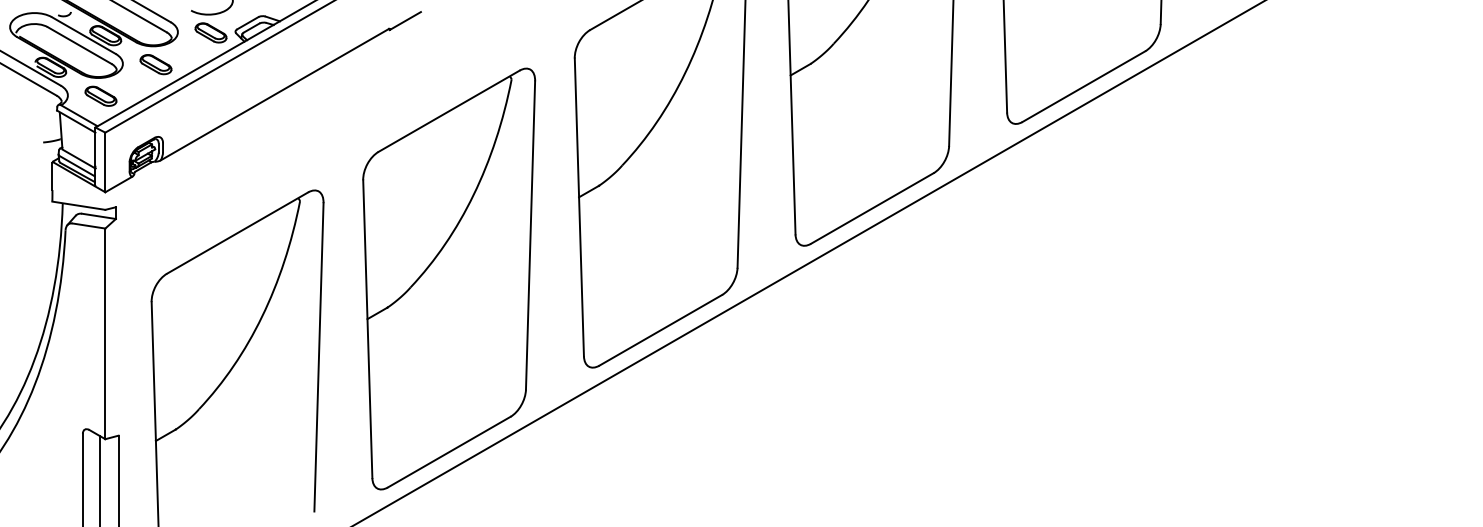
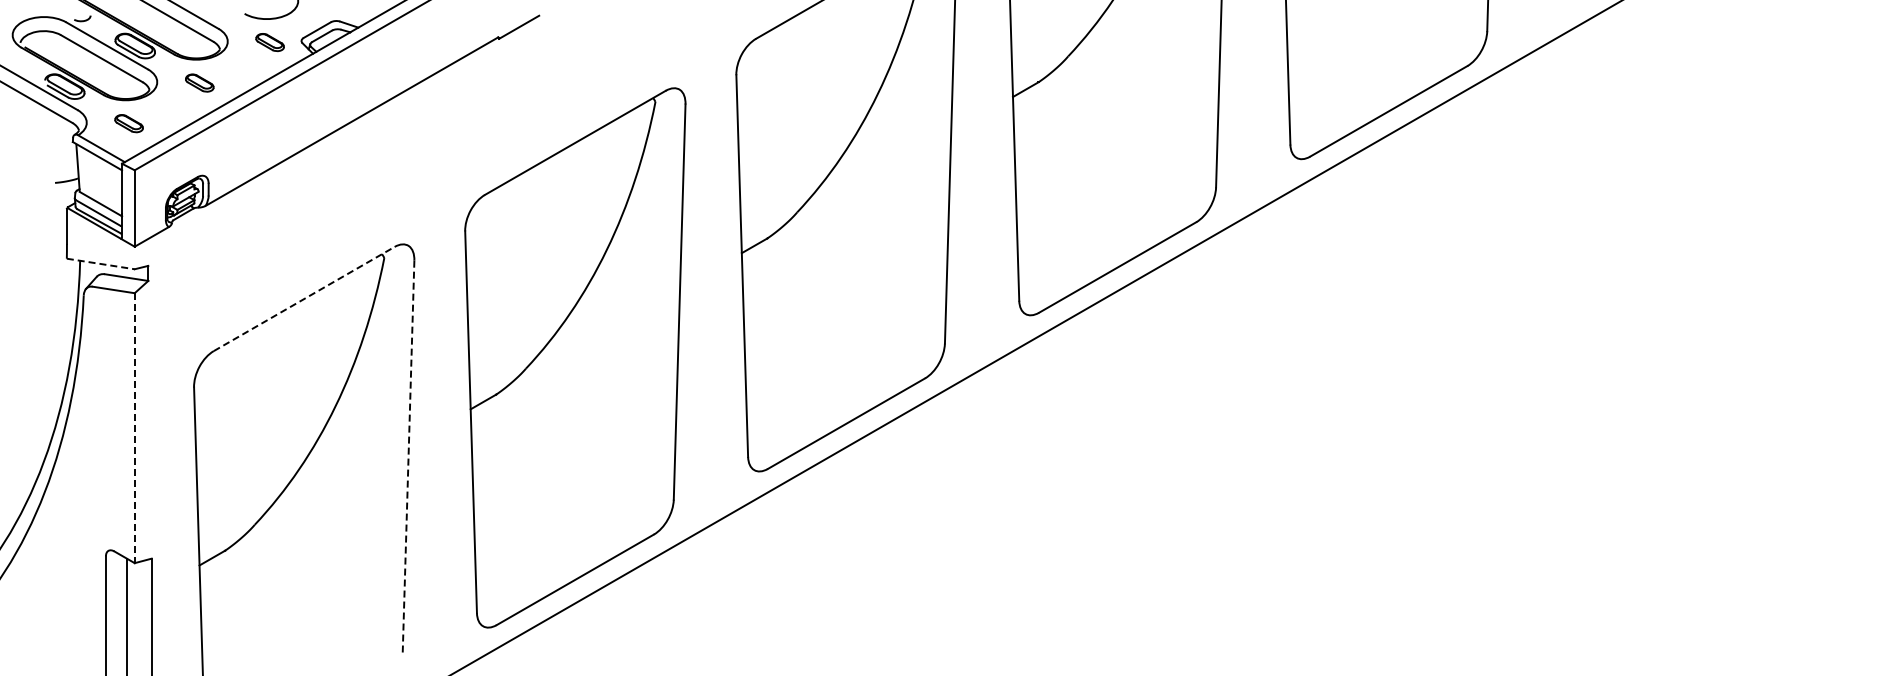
part: (210, 32) -> (269, 42), size x0.7
part: (155, 64) -> (199, 82), size x0.7
part: (100, 96) -> (128, 123), size x0.7
line: (79, 206) -> (101, 264), solid -> dashed
line: (237, 232) -> (304, 298), solid -> dashed
line: (105, 334) -> (134, 428), solid -> dashed
line: (318, 357) -> (408, 458), solid -> dashed

